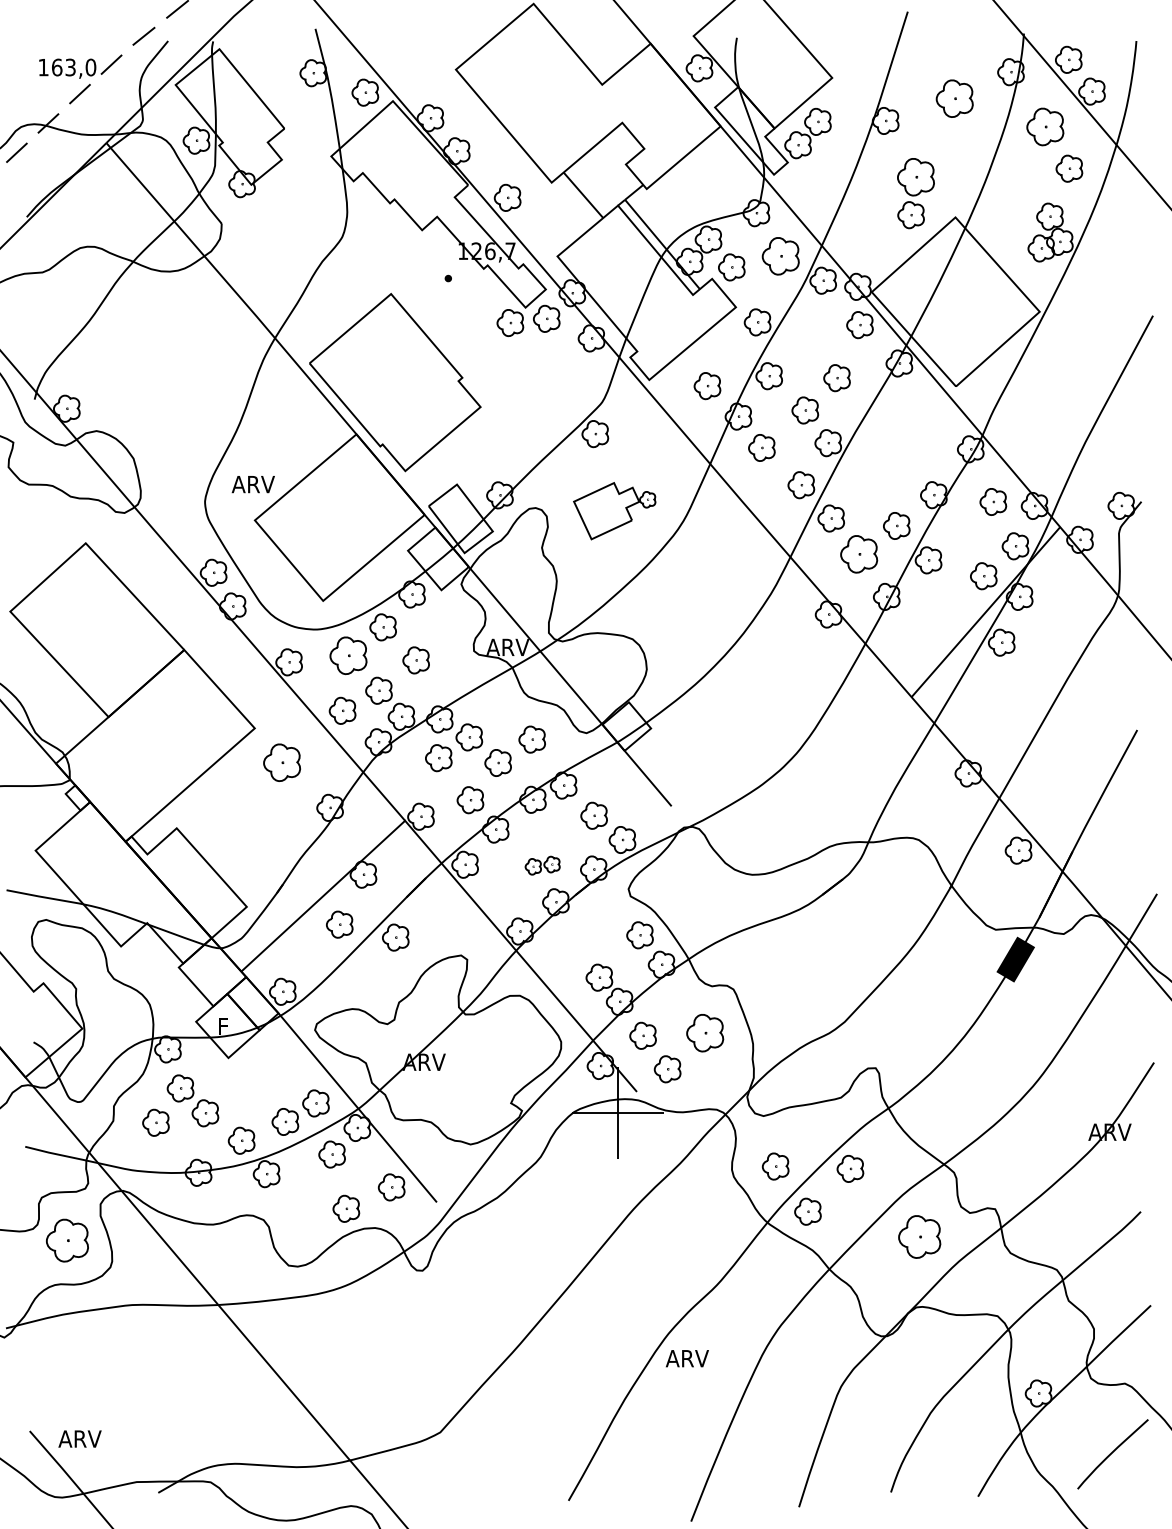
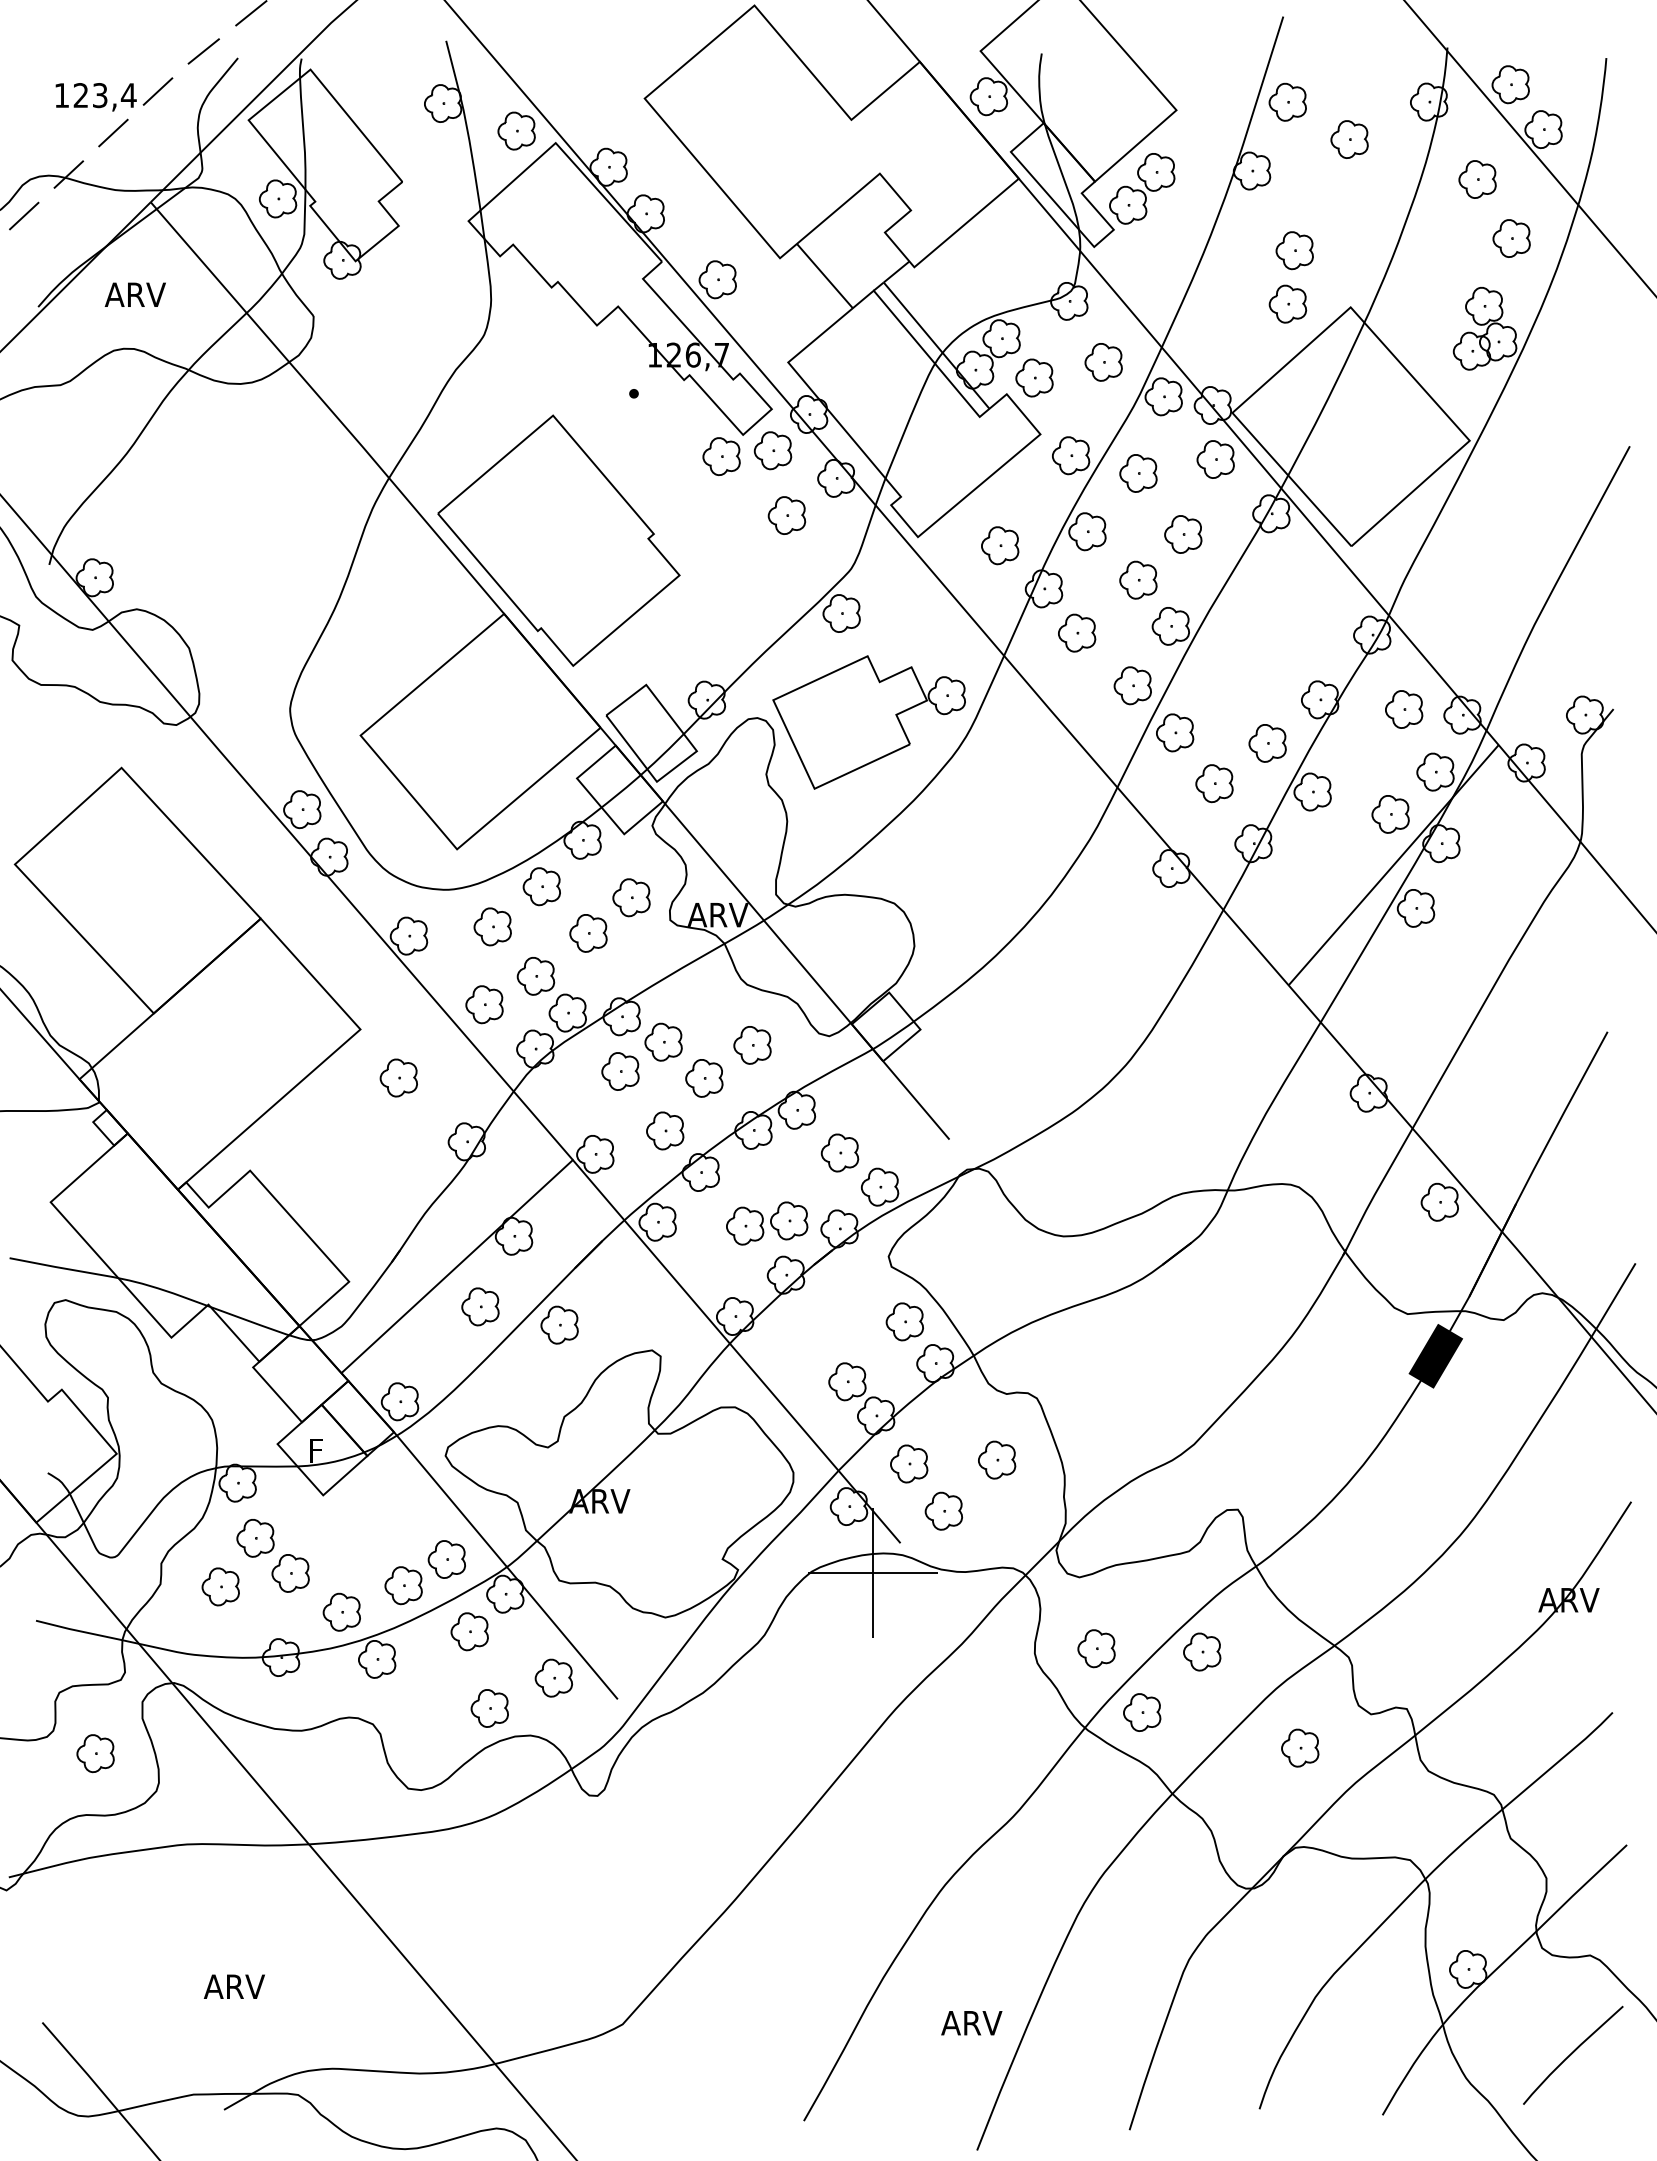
text: (73, 67) -> (104, 95), 163,0 -> 123,4
part: (910, 71) -> (1287, 101), added
part: (954, 98) -> (1349, 139), size x0.71
part: (1045, 126) -> (1477, 179), size x0.71
part: (915, 177) -> (1294, 250), size x0.71
part: (780, 256) -> (1103, 362), size x0.71
part: (805, 334) -> (1138, 473), added
part: (556, 364) -> (786, 515), added
text: (252, 484) -> (134, 294), moved
part: (614, 511) -> (868, 722), size x1.67
part: (859, 554) -> (1214, 783), size x0.71
part: (446, 635) -> (631, 897), added
part: (348, 655) -> (492, 926), size x0.71
part: (281, 762) -> (398, 1077), size x0.71
part: (542, 865) -> (767, 1223), size x1.67
part: (705, 1032) -> (997, 1459), size x0.71
part: (919, 1236) -> (1300, 1747), size x0.62
part: (67, 1240) -> (95, 1753), size x0.62
text: (687, 1358) -> (971, 2023), moved
text: (79, 1438) -> (233, 1986), moved

